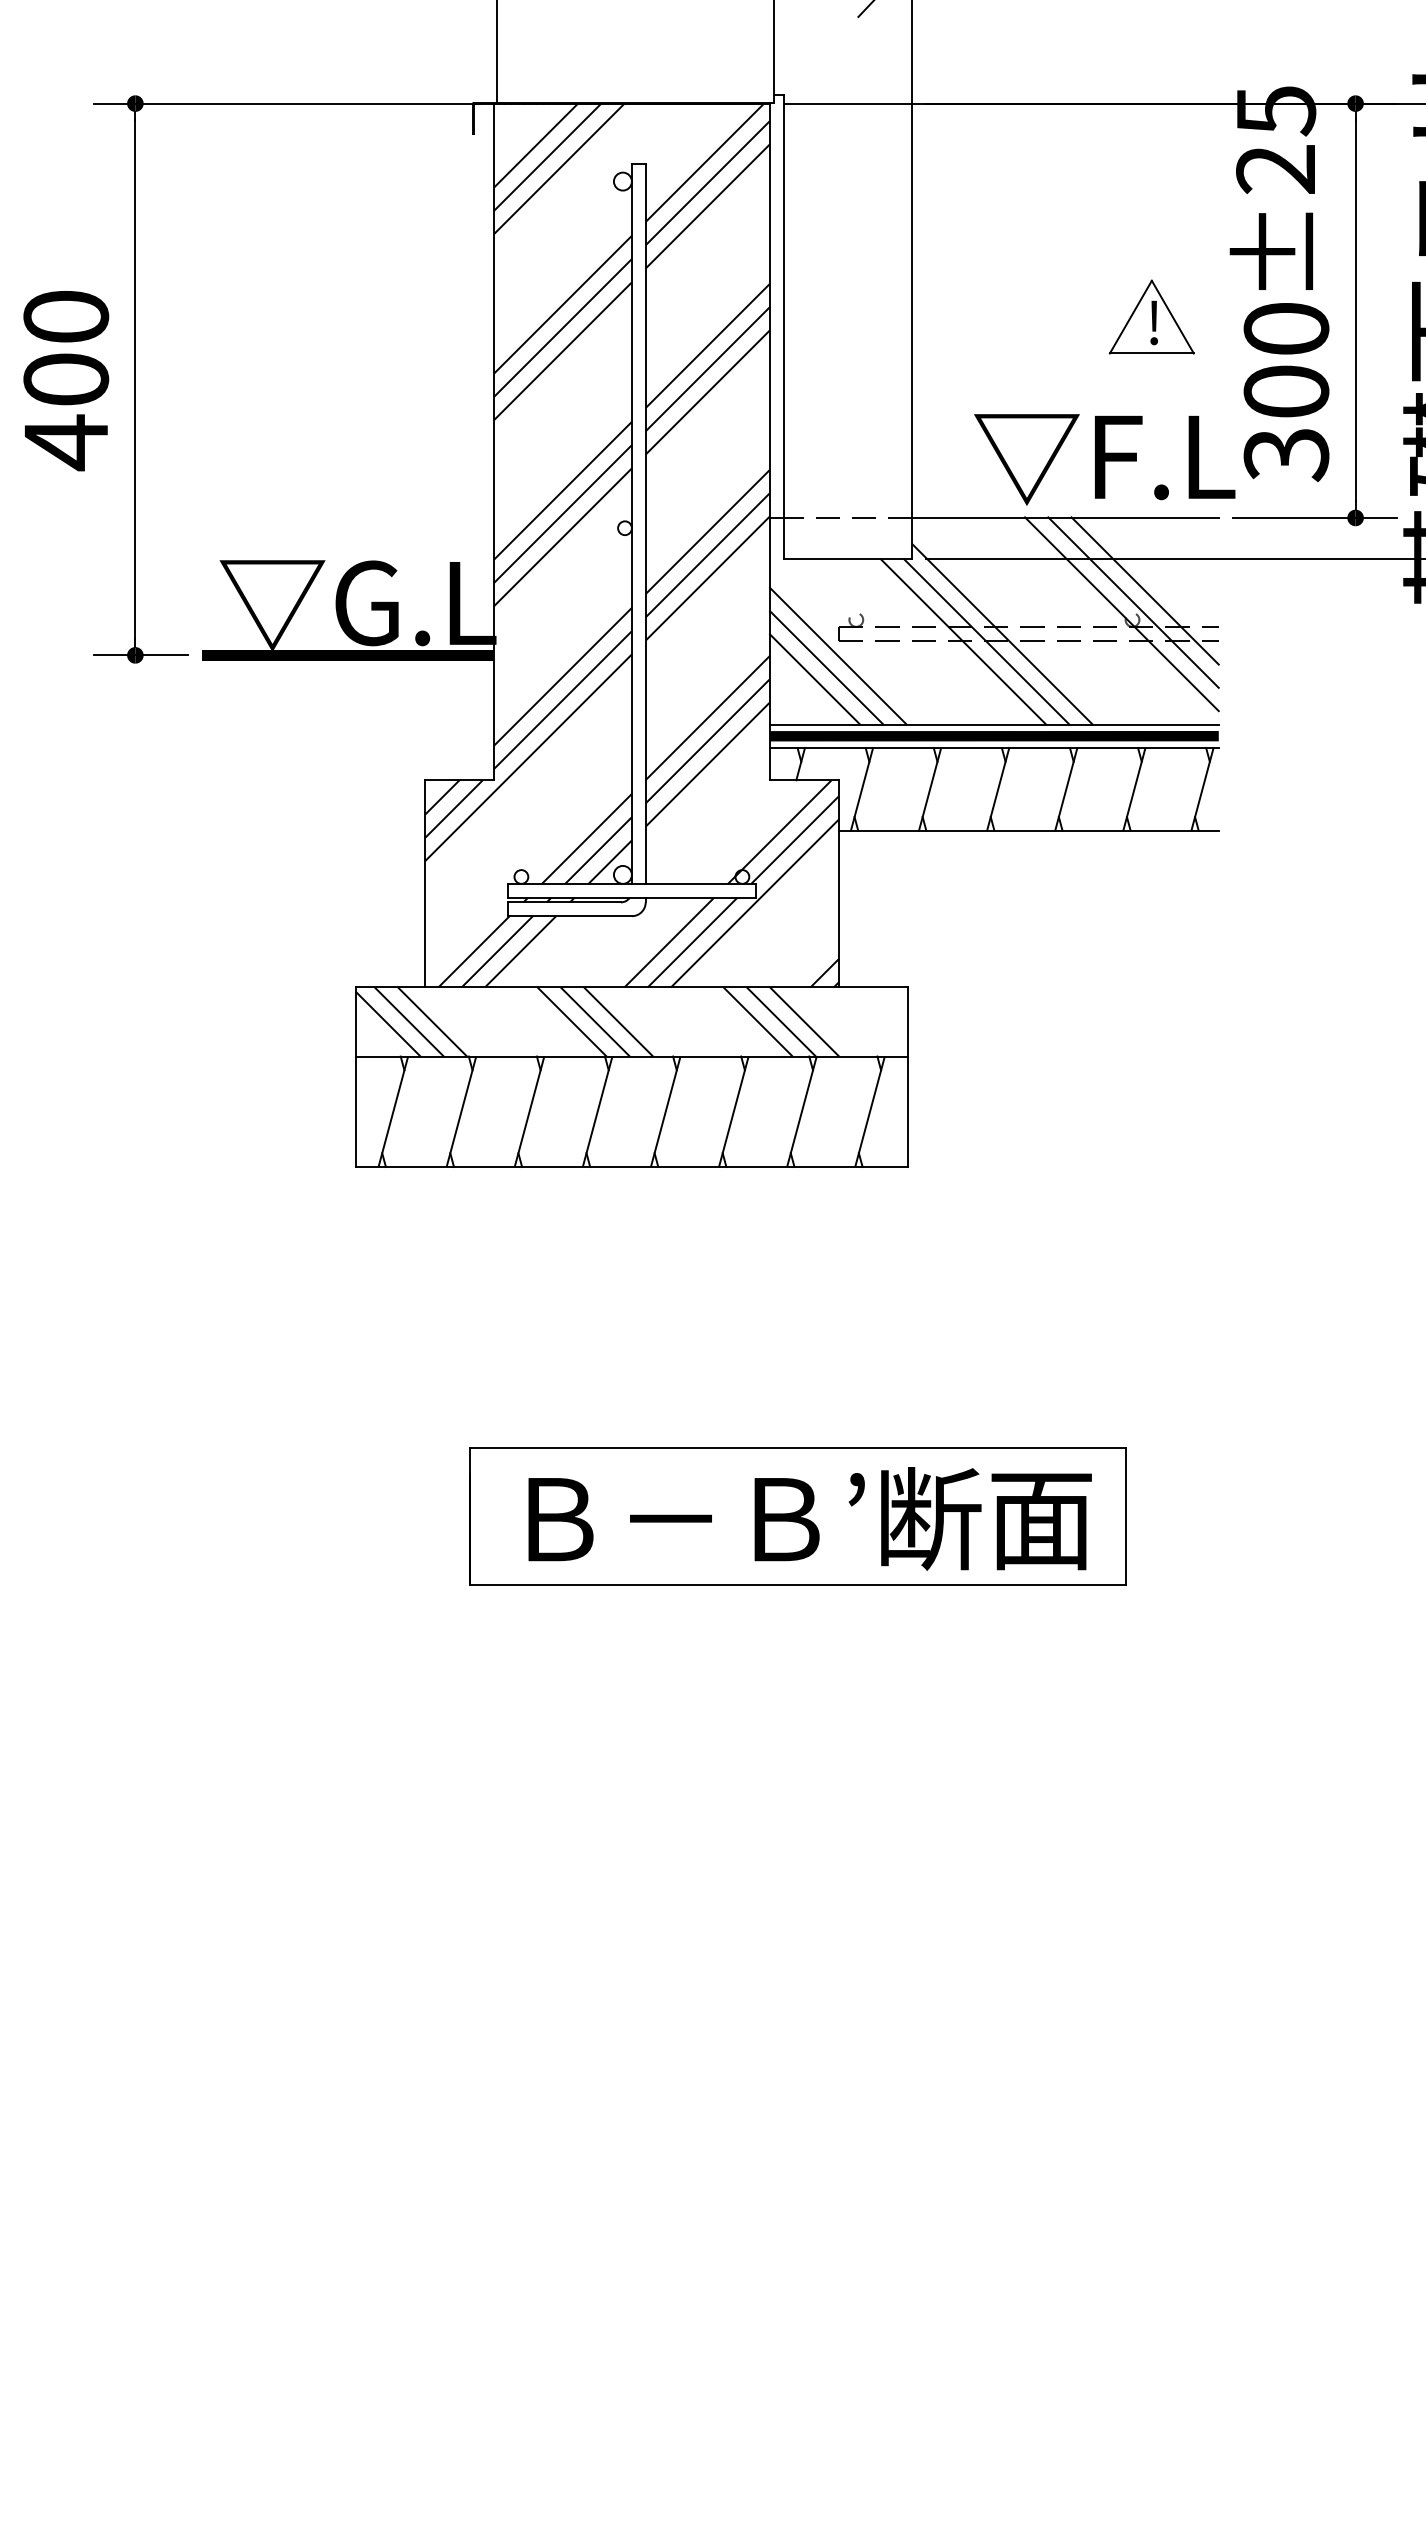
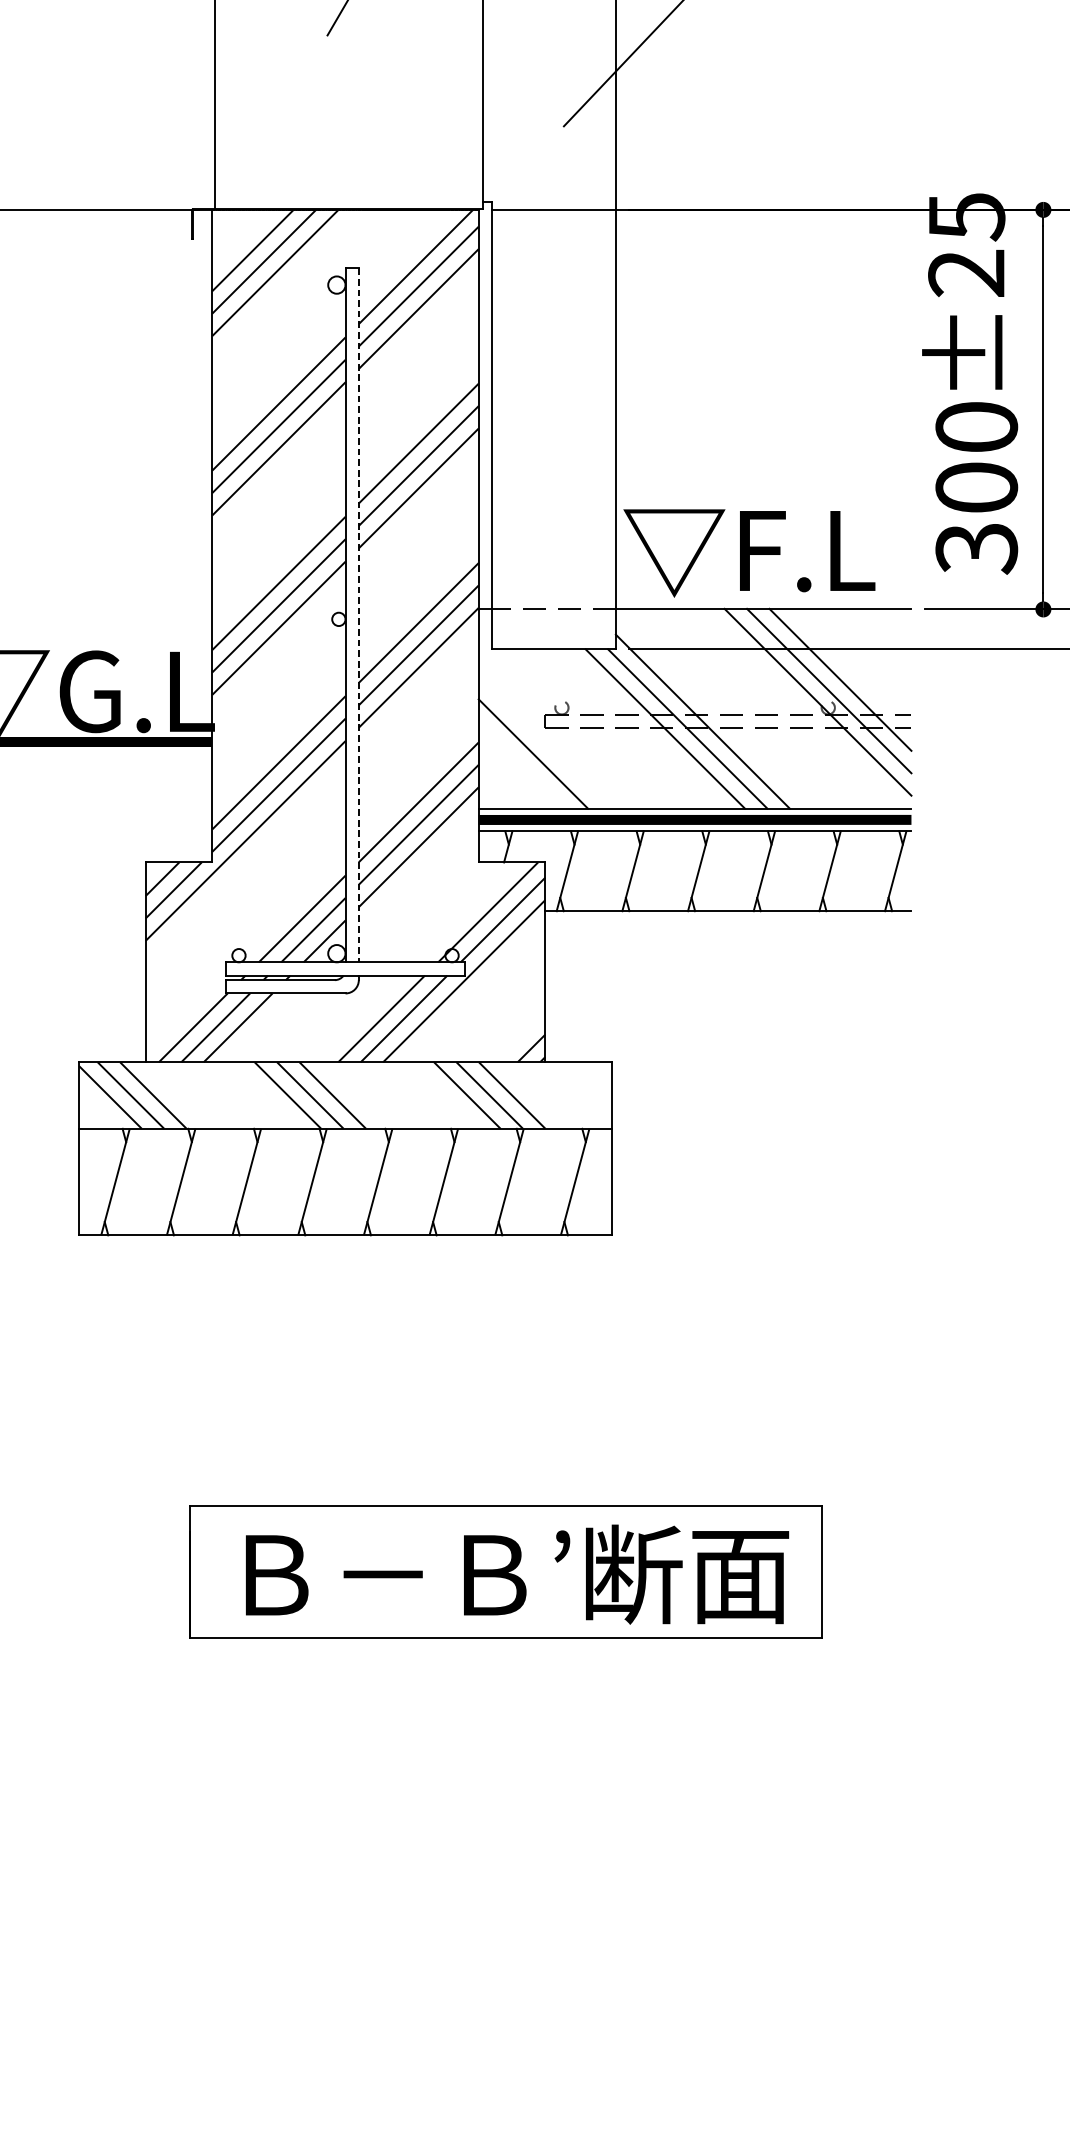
part: (1151, 316) -> (846, 415), removed
text: (1104, 459) -> (749, 553), moved
line: (645, 524) -> (358, 615), solid -> dashed
line: (838, 655) -> (544, 742), removed
line: (815, 679) -> (522, 765), removed

